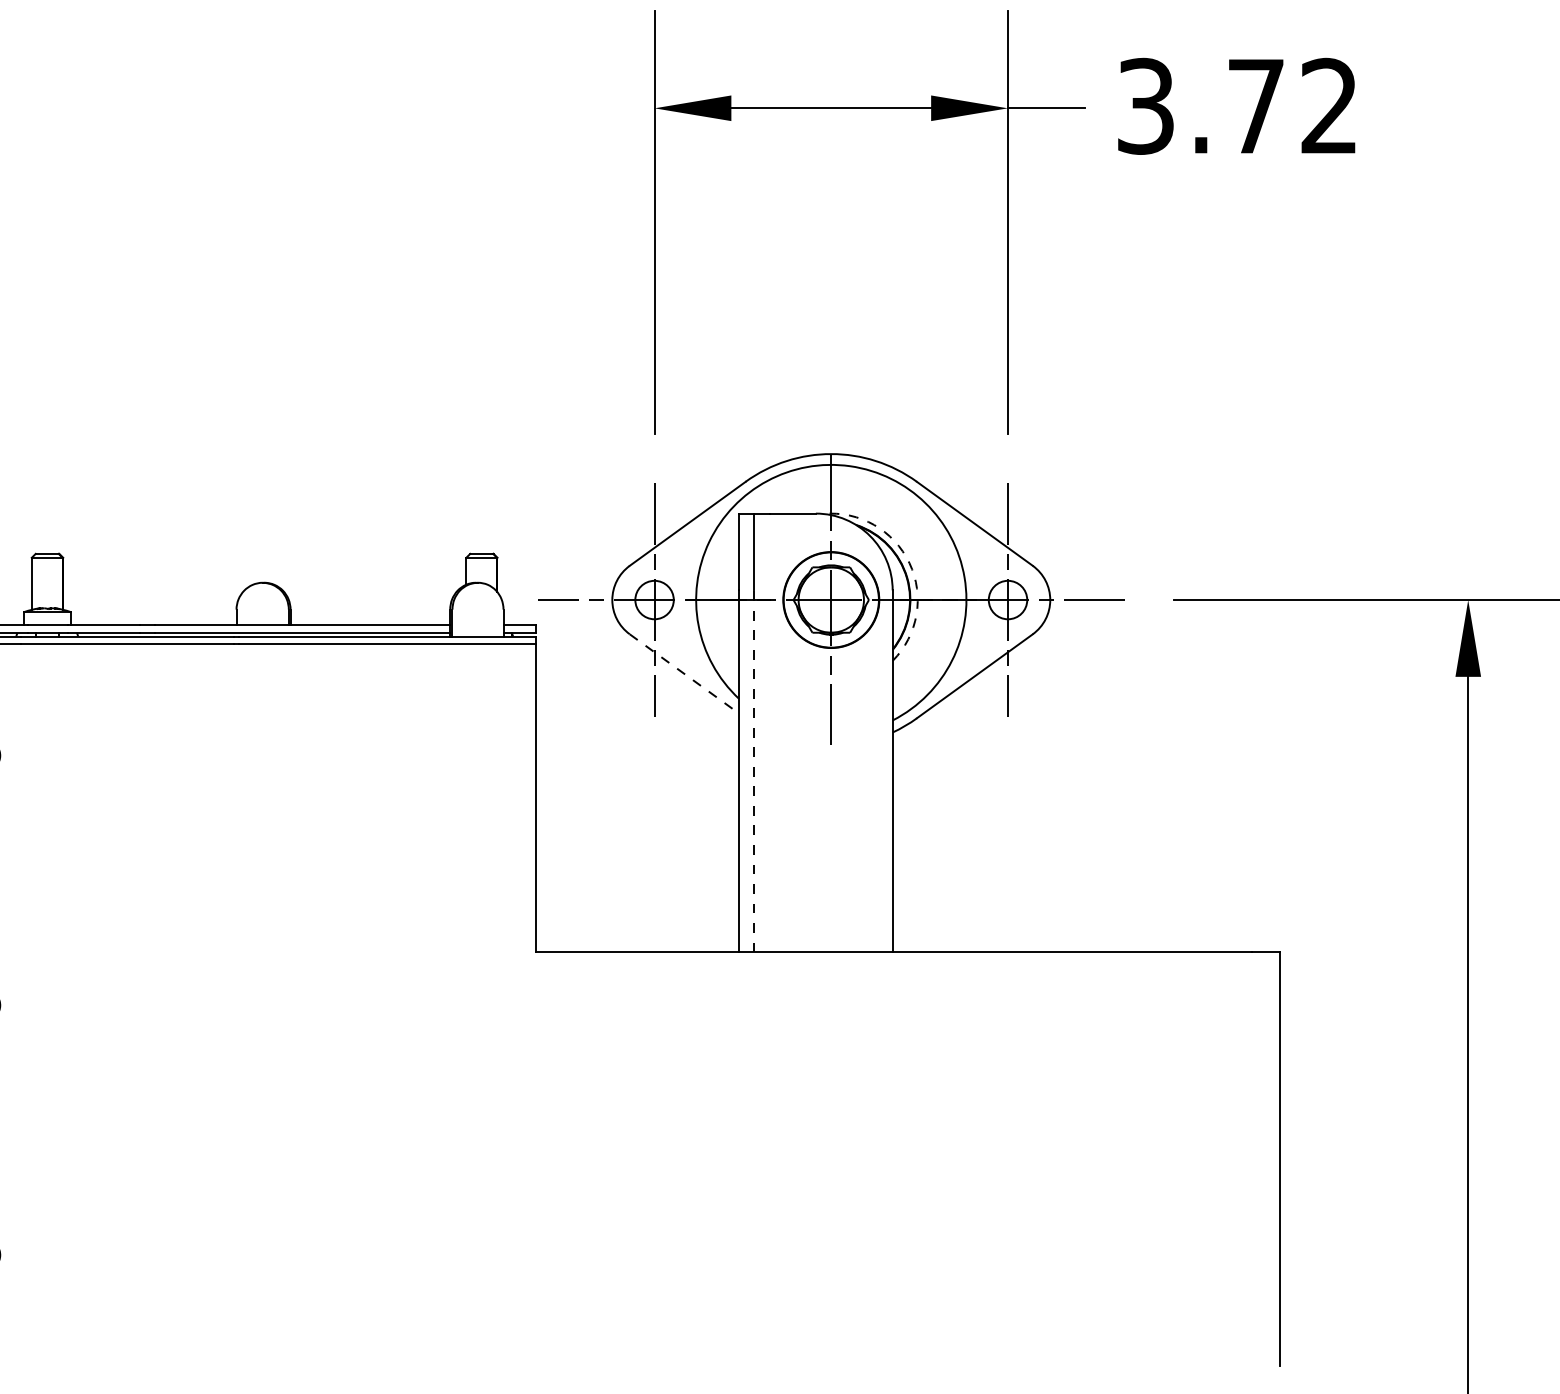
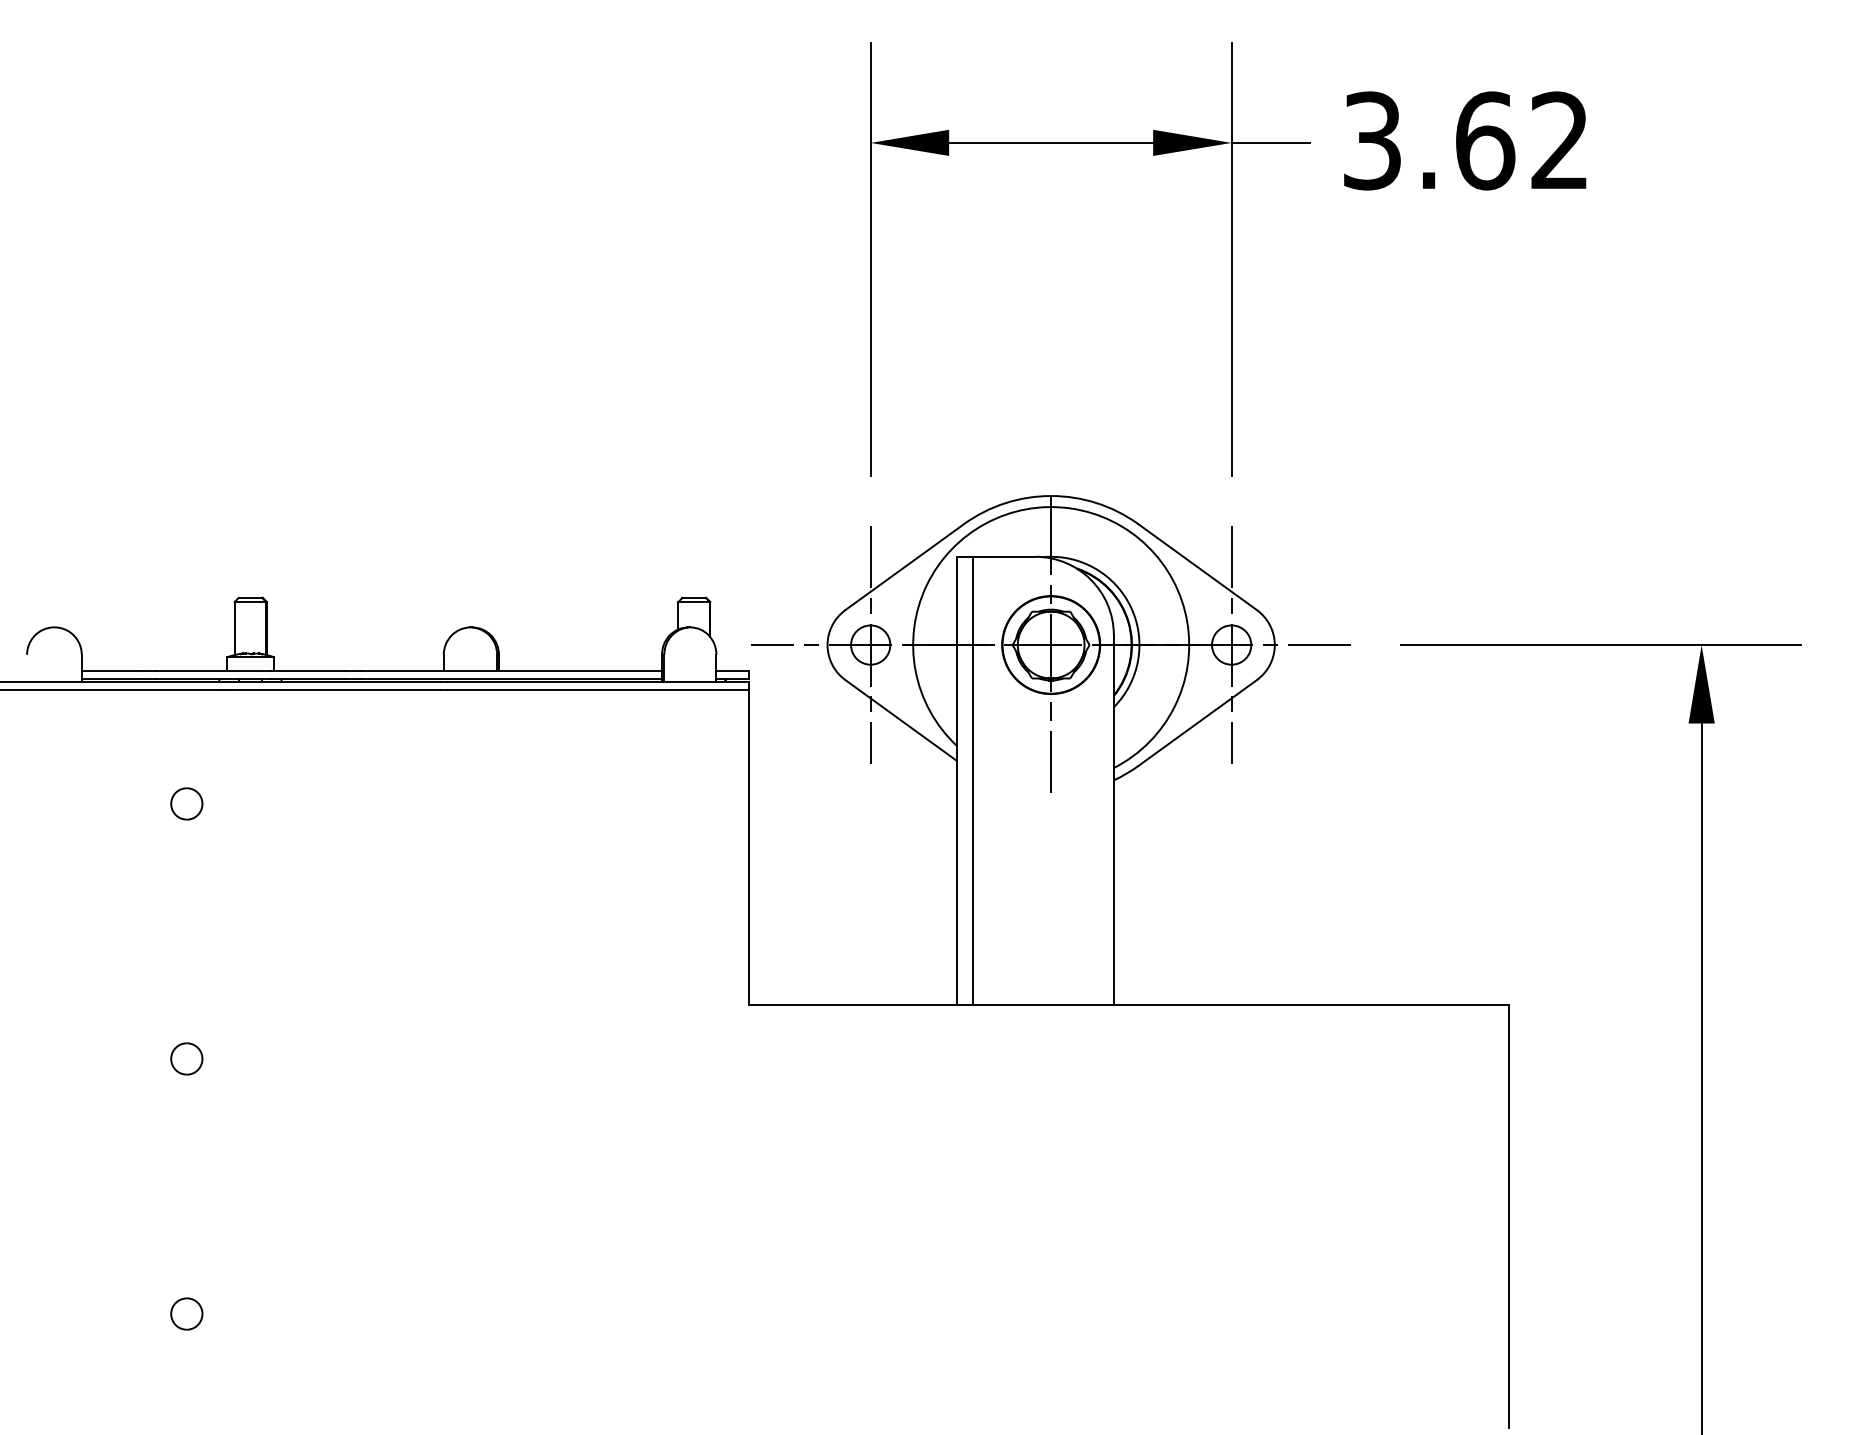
text: (1256, 105) -> (1485, 140), 3.72 -> 3.62
arc: (909, 563) -> (1131, 607), dashed -> solid
line: (684, 673) -> (901, 720), dashed -> solid
line: (754, 771) -> (972, 820), dashed -> solid

